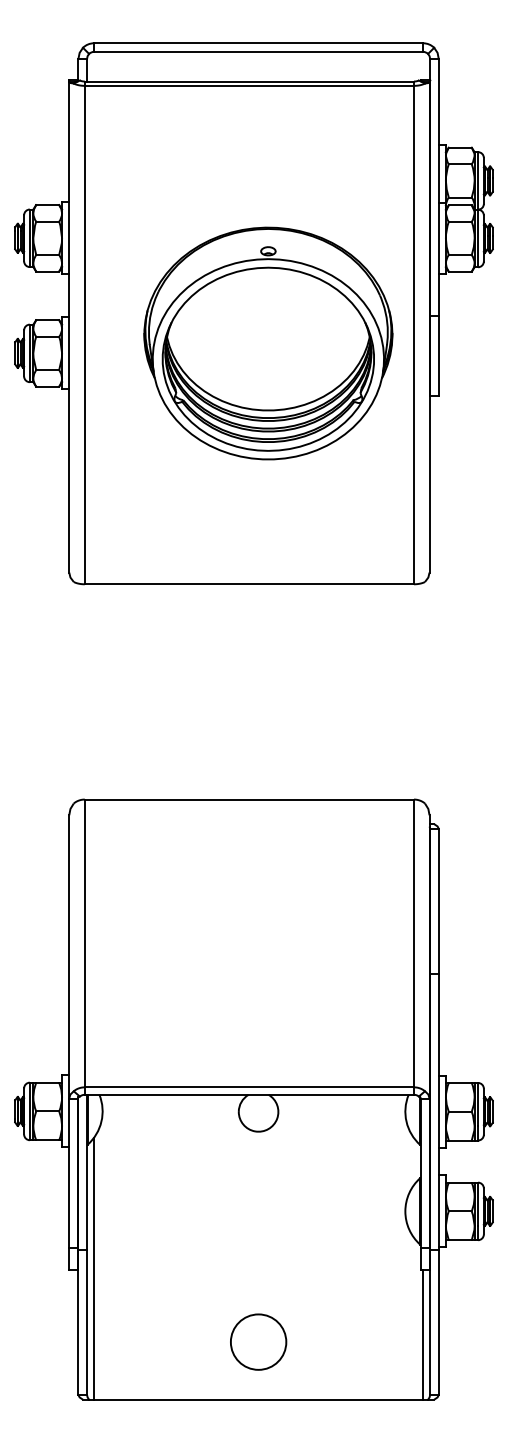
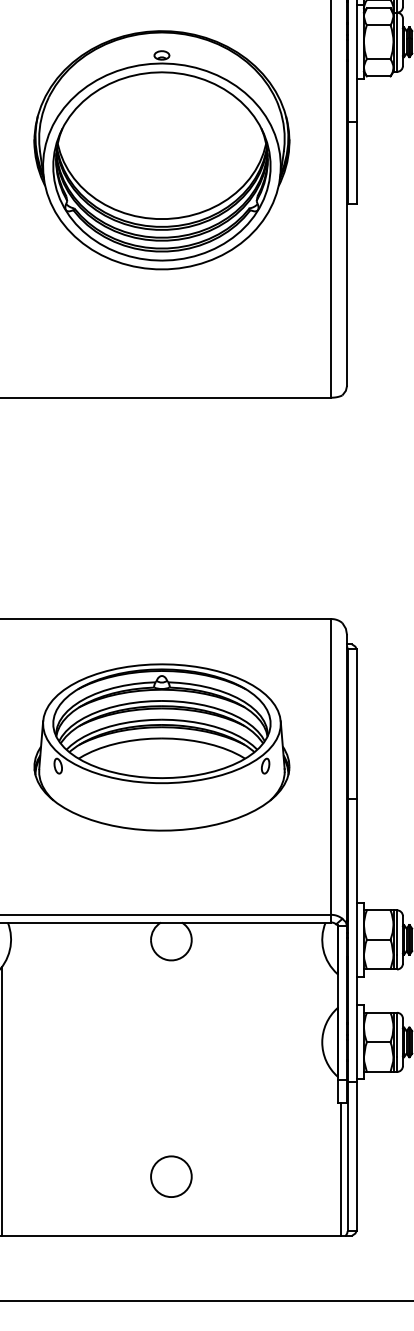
part: (268, 343) -> (162, 150), moved
part: (249, 924) -> (162, 747), added
circle: (258, 1341) -> (171, 1176), size x0.71

